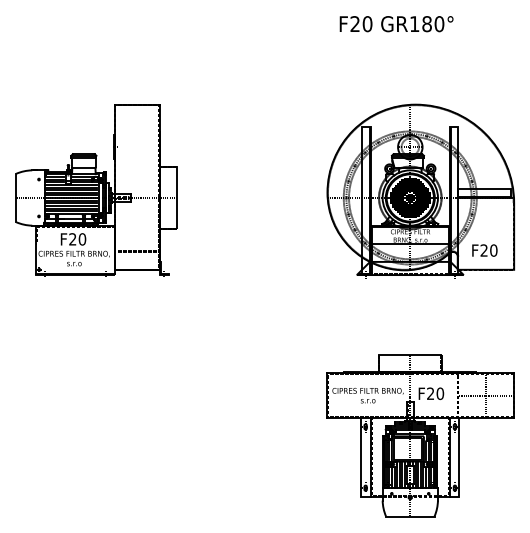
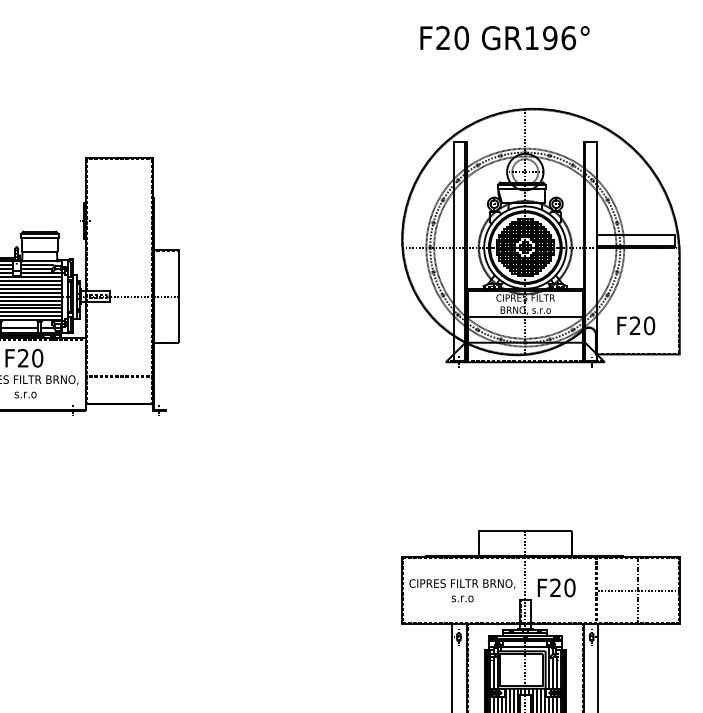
text: (433, 24) -> (559, 38), GR180° -> GR196°
part: (420, 190) -> (540, 236), moved

